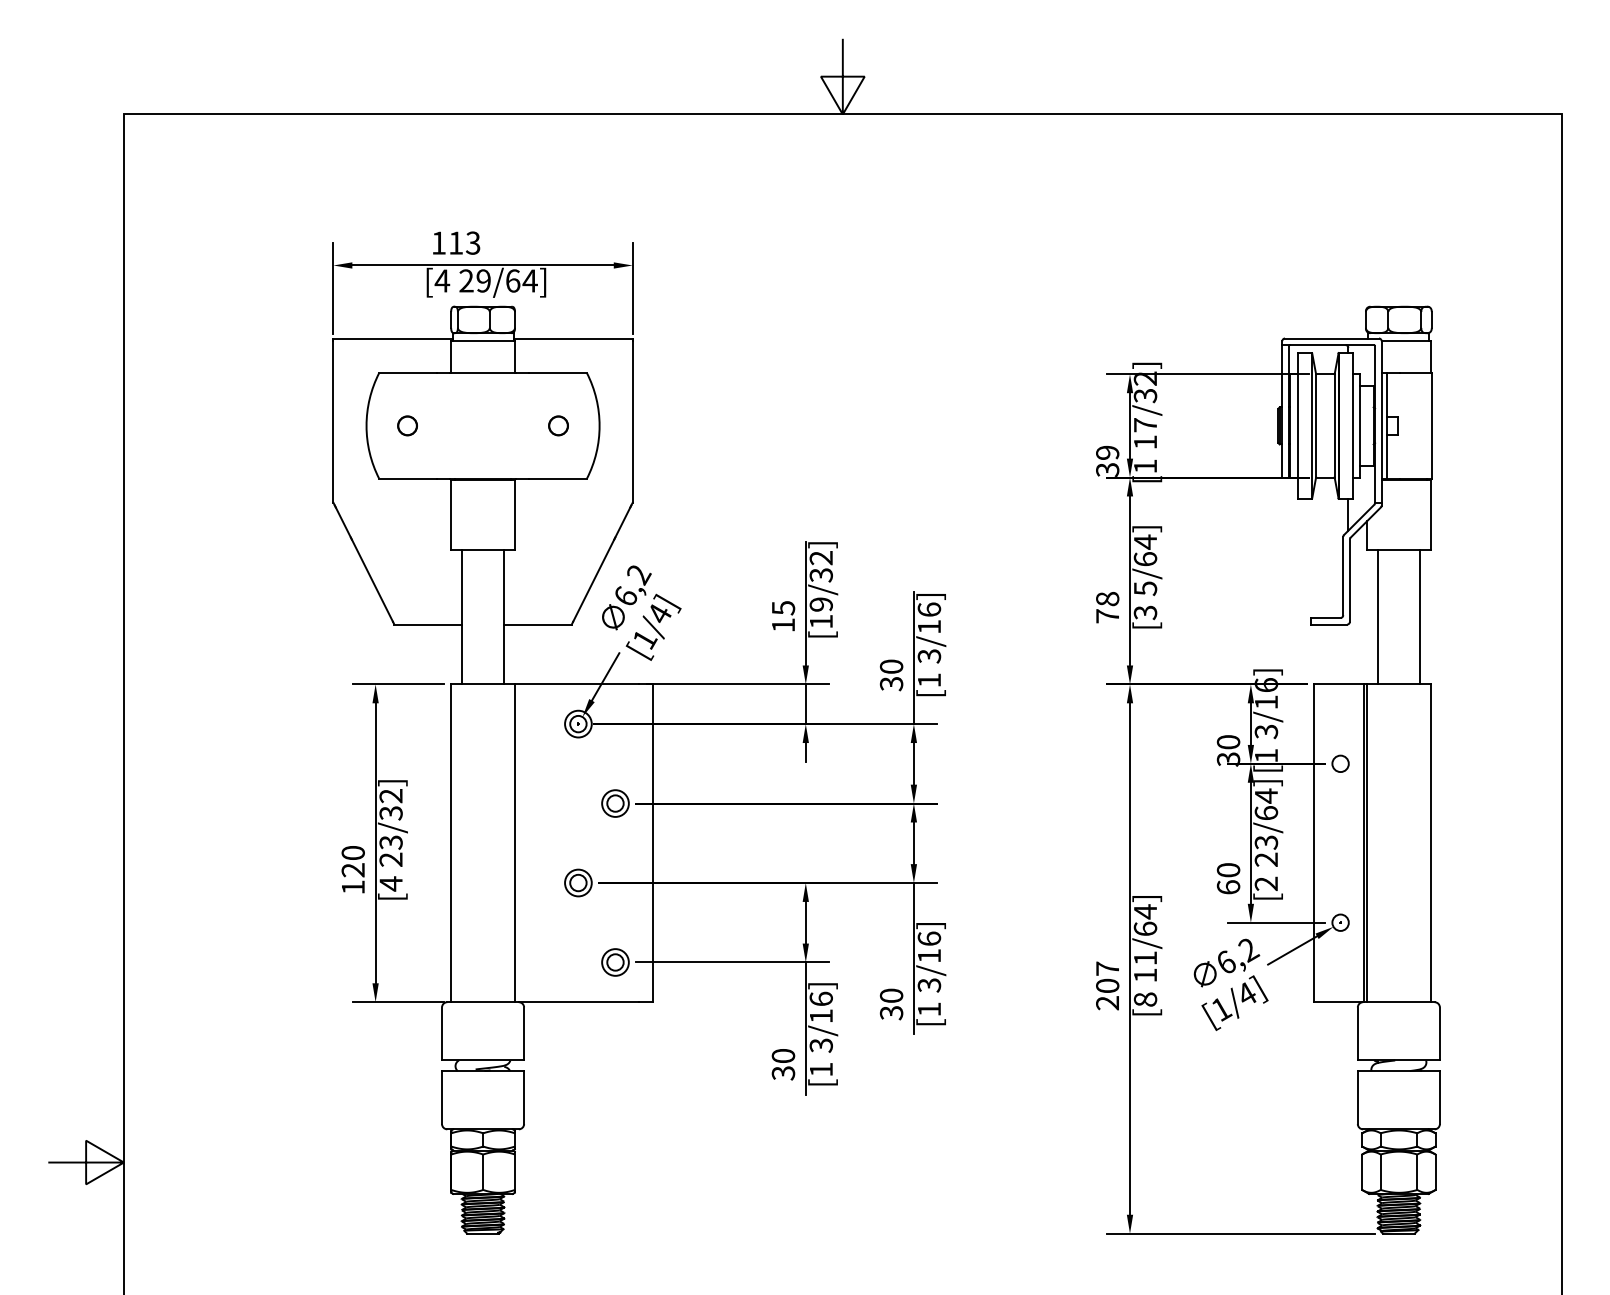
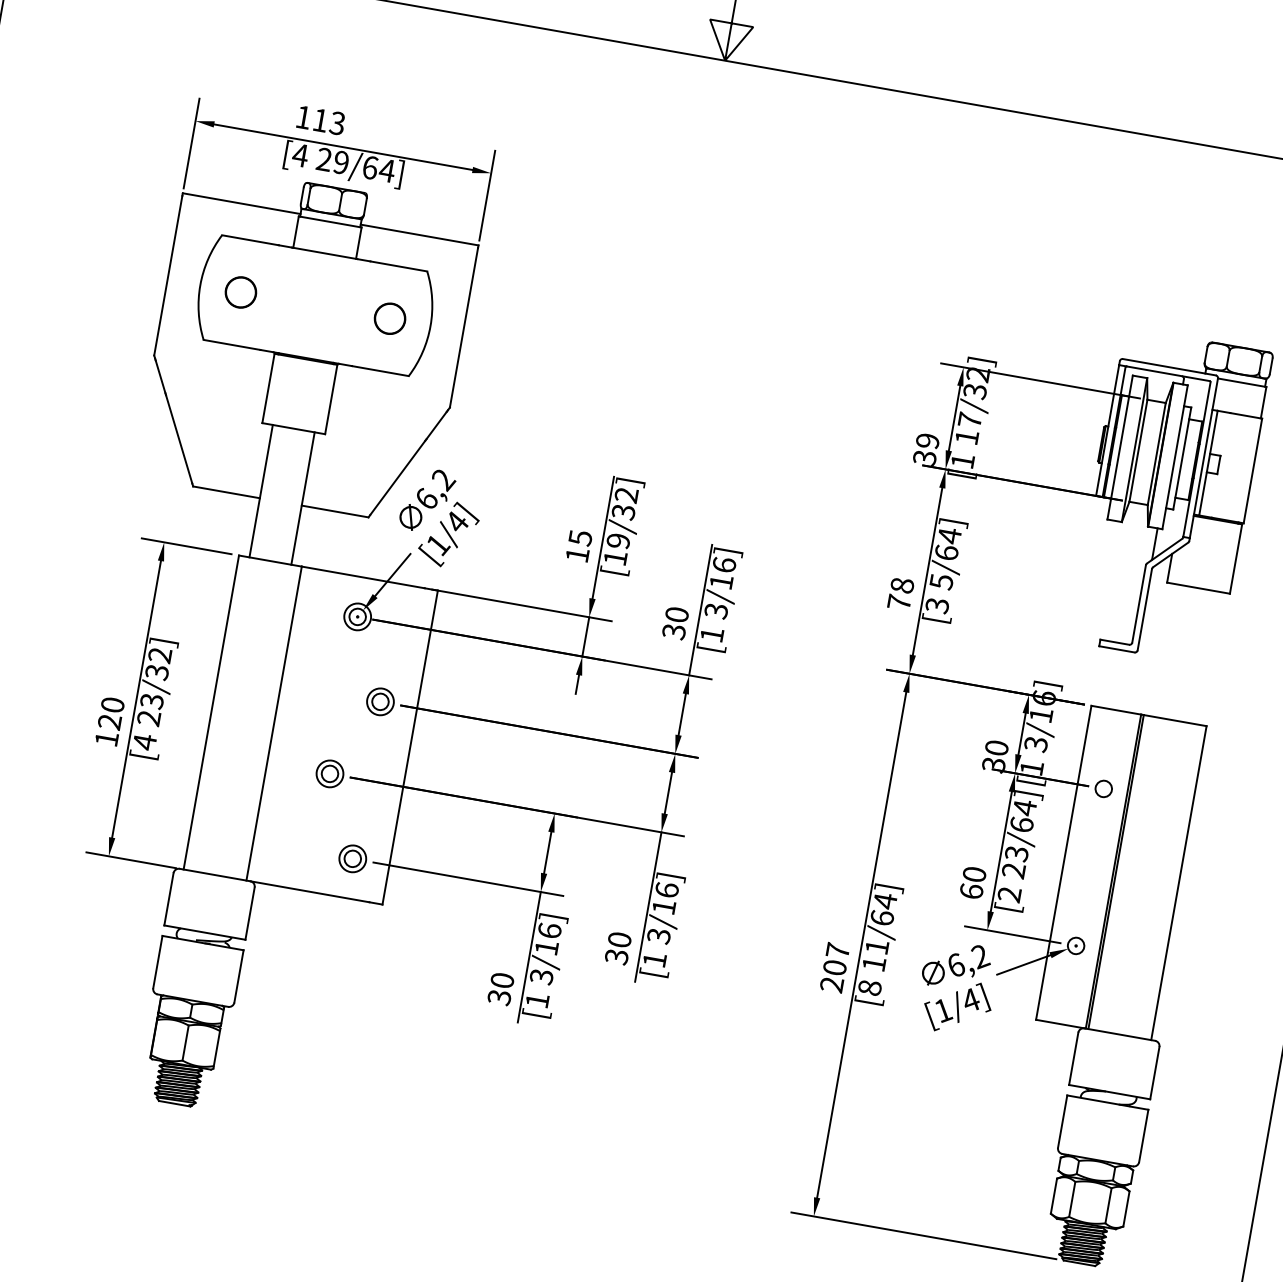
circle: (407, 425) -> (240, 292), size x1.6
circle: (558, 425) -> (390, 318), size x1.6
line: (1377, 617) -> (1165, 650), removed
line: (1420, 617) -> (1208, 658), removed

